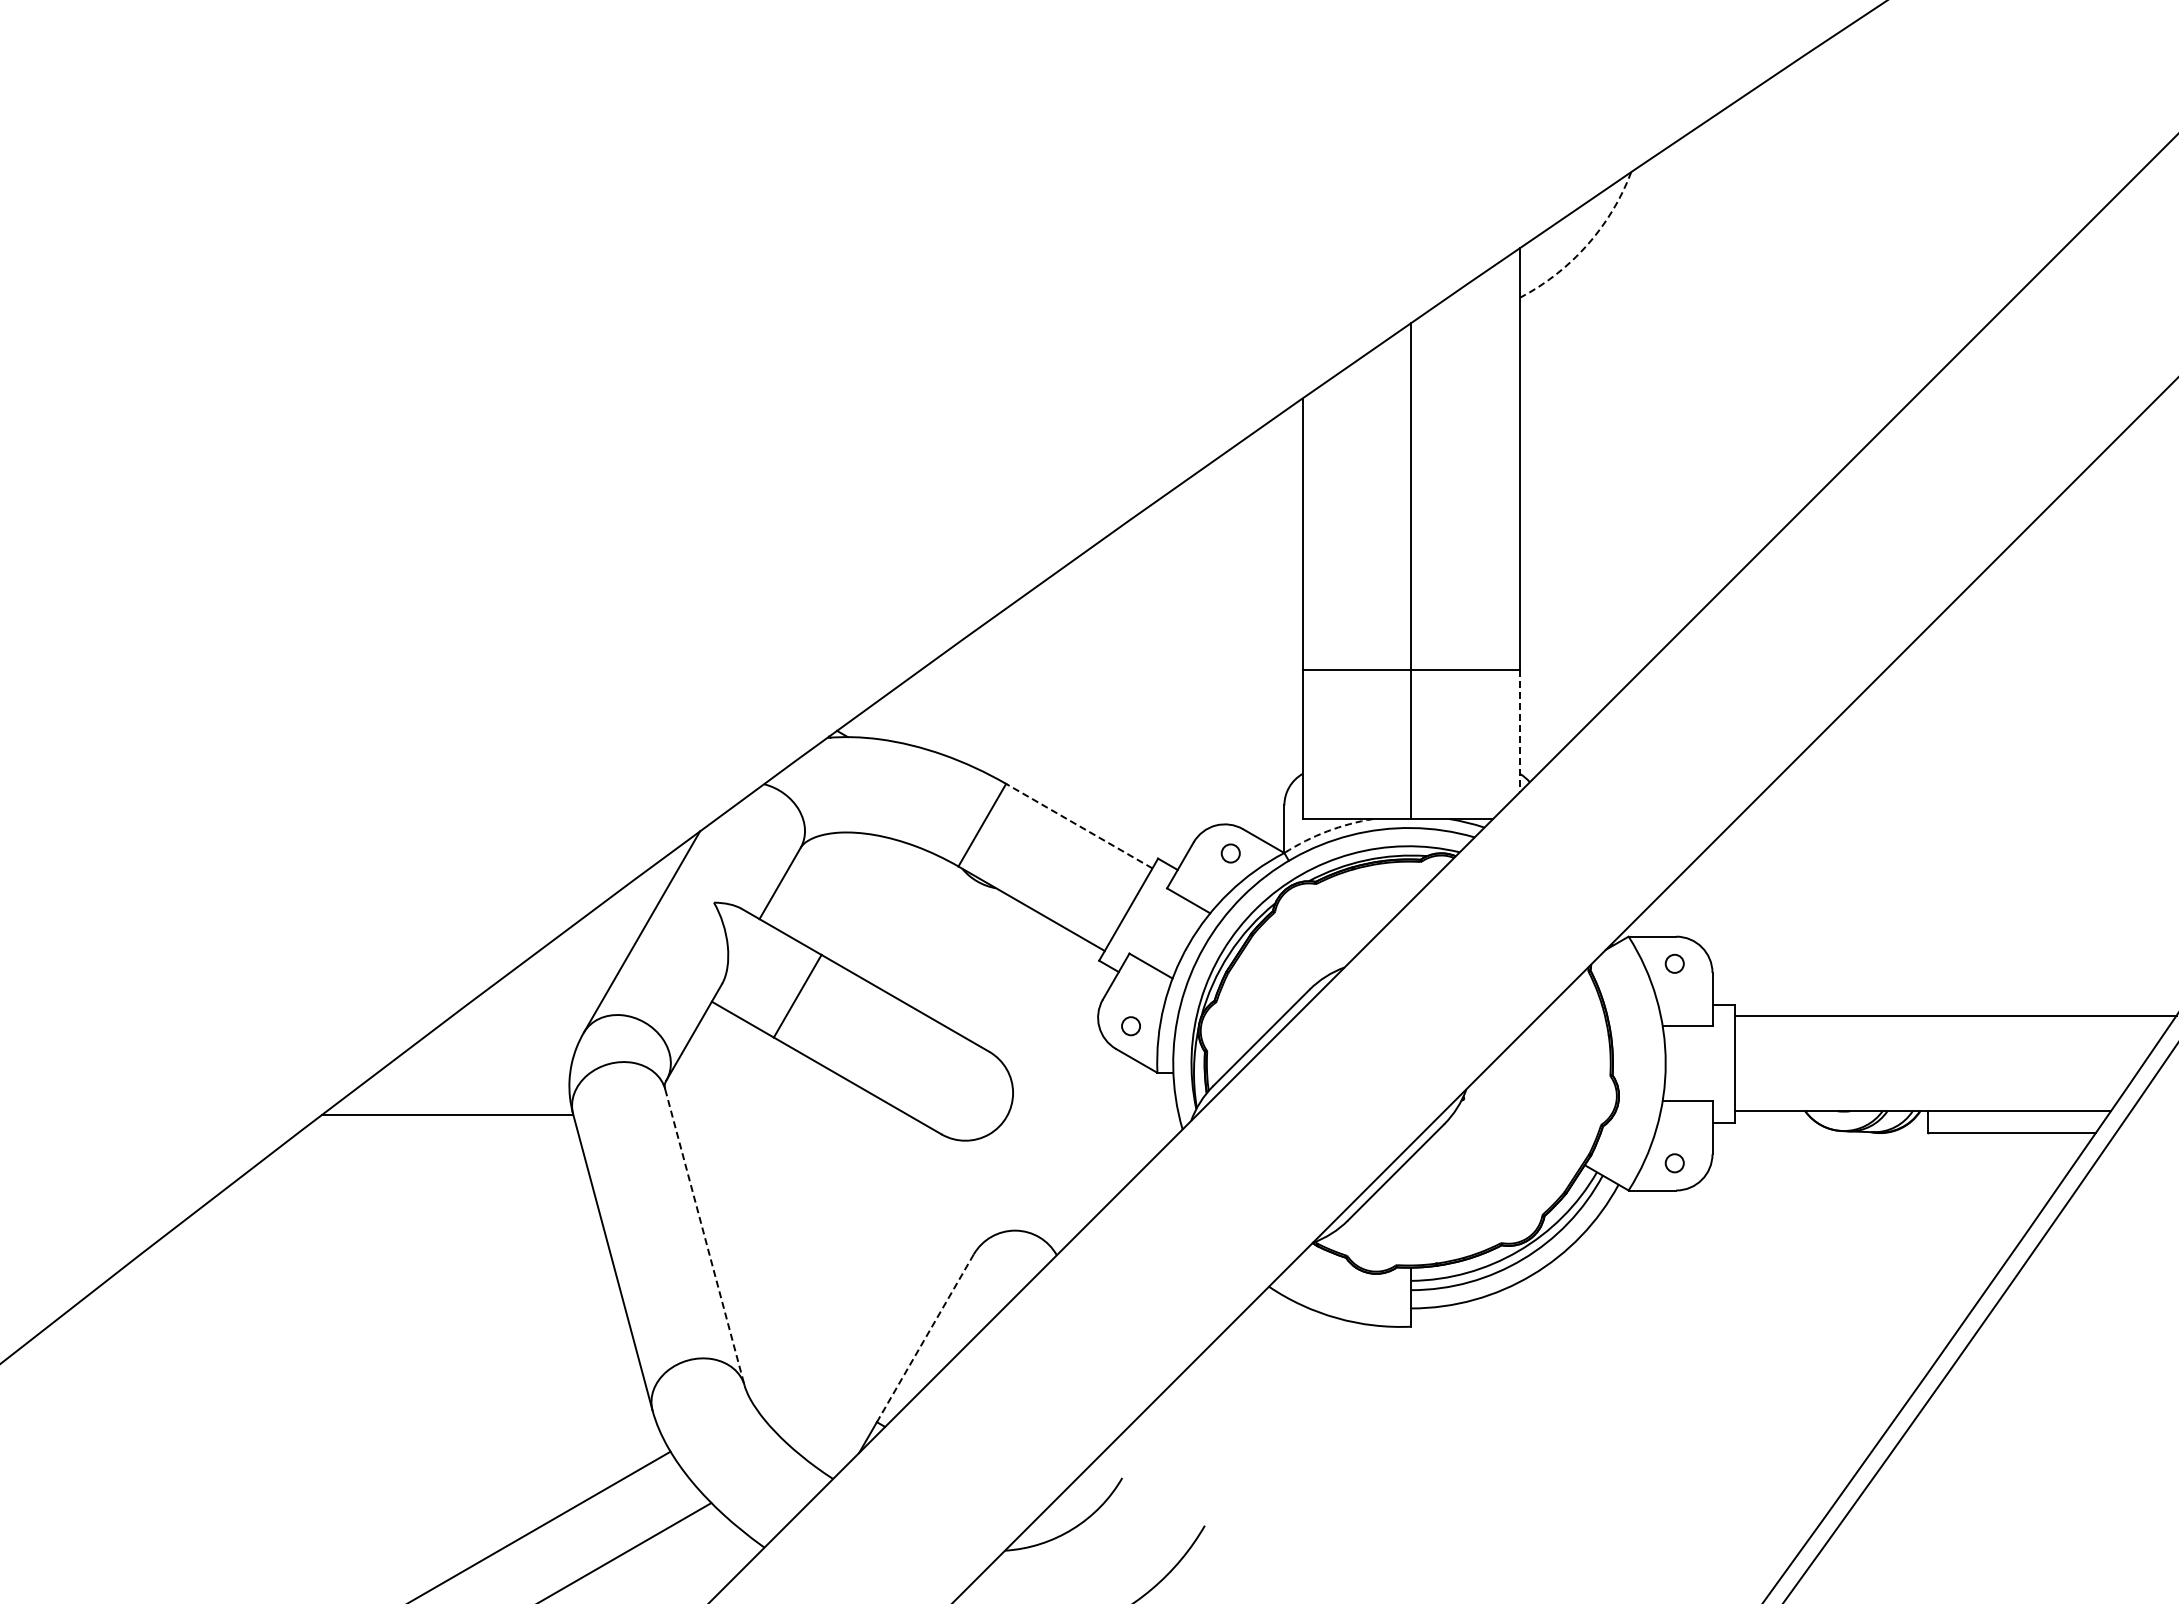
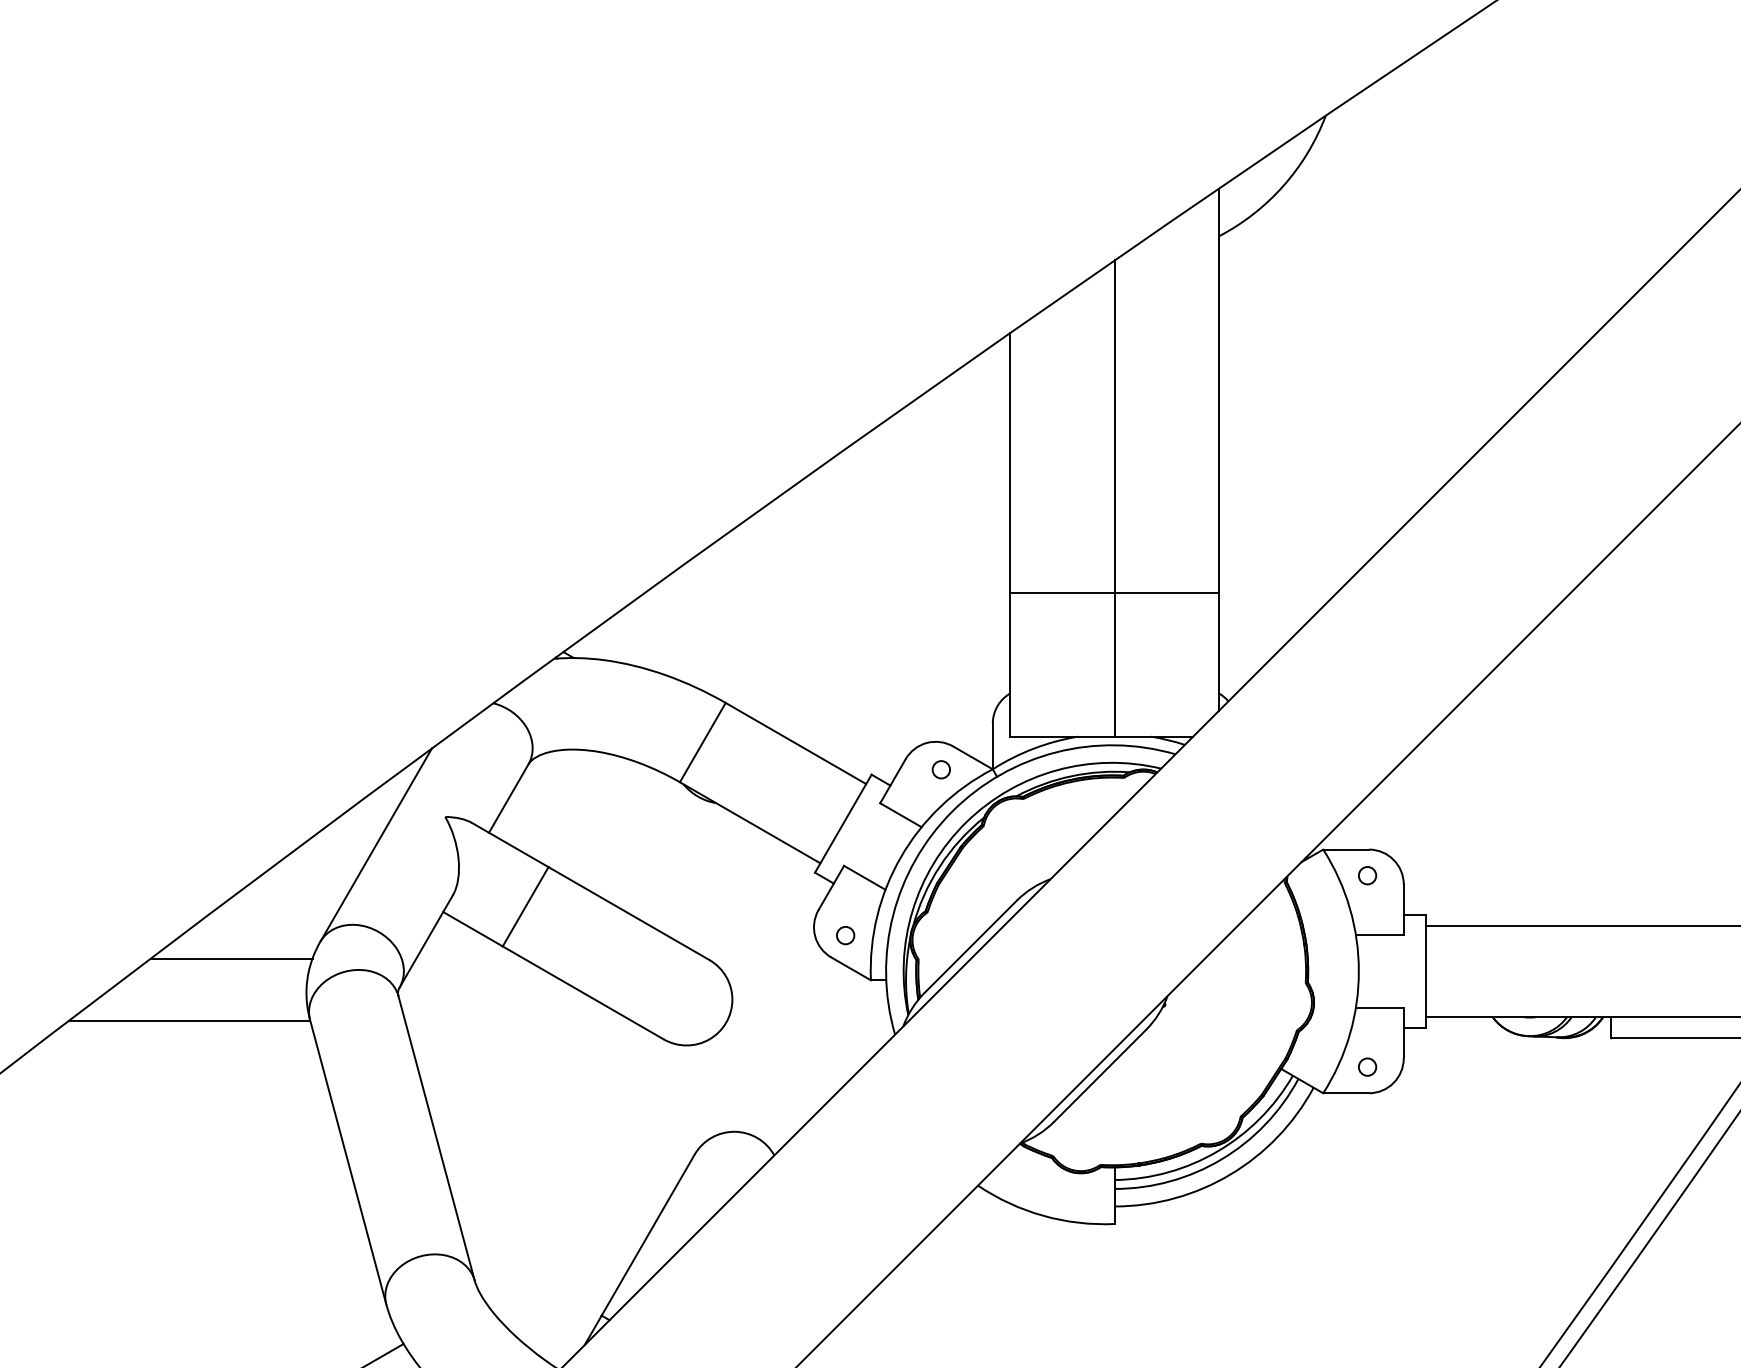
arc: (1587, 245) -> (1283, 186), dashed -> solid
line: (1520, 731) -> (1219, 652), dashed -> solid
line: (1078, 825) -> (795, 742), dashed -> solid
arc: (1327, 831) -> (1034, 748), dashed -> solid
line: (491, 1050) -> (231, 958), added
line: (705, 1238) -> (437, 1139), dashed -> solid
line: (925, 1338) -> (648, 1235), dashed -> solid

